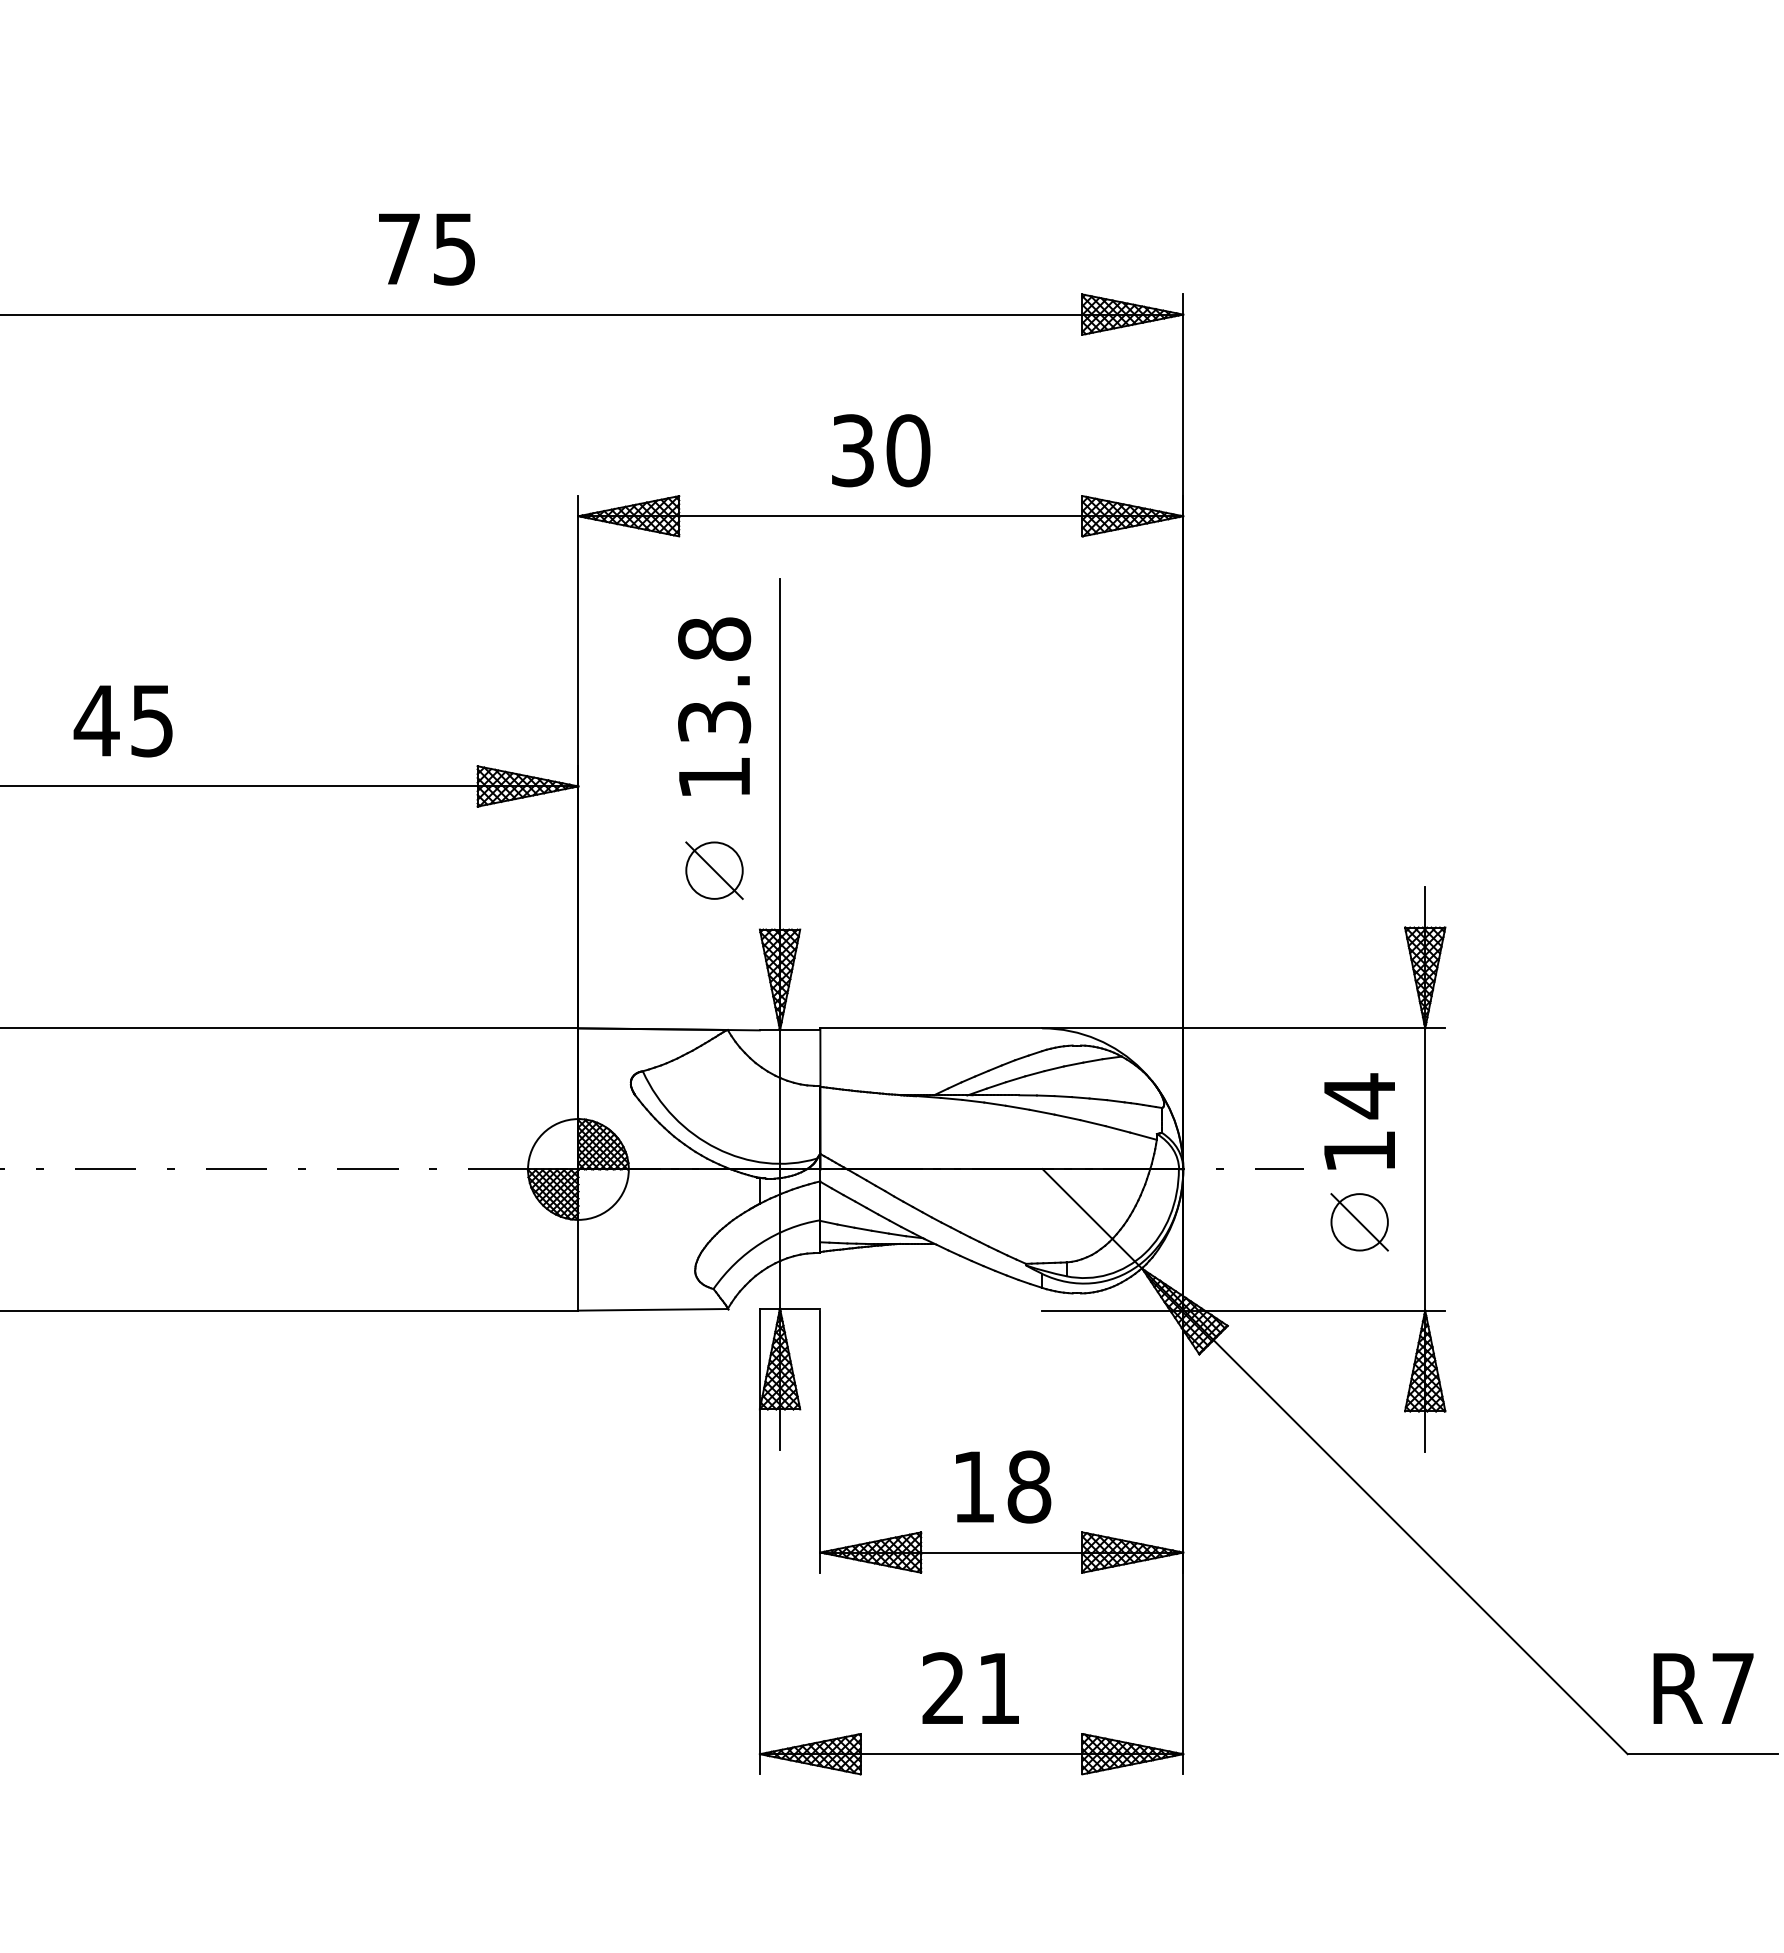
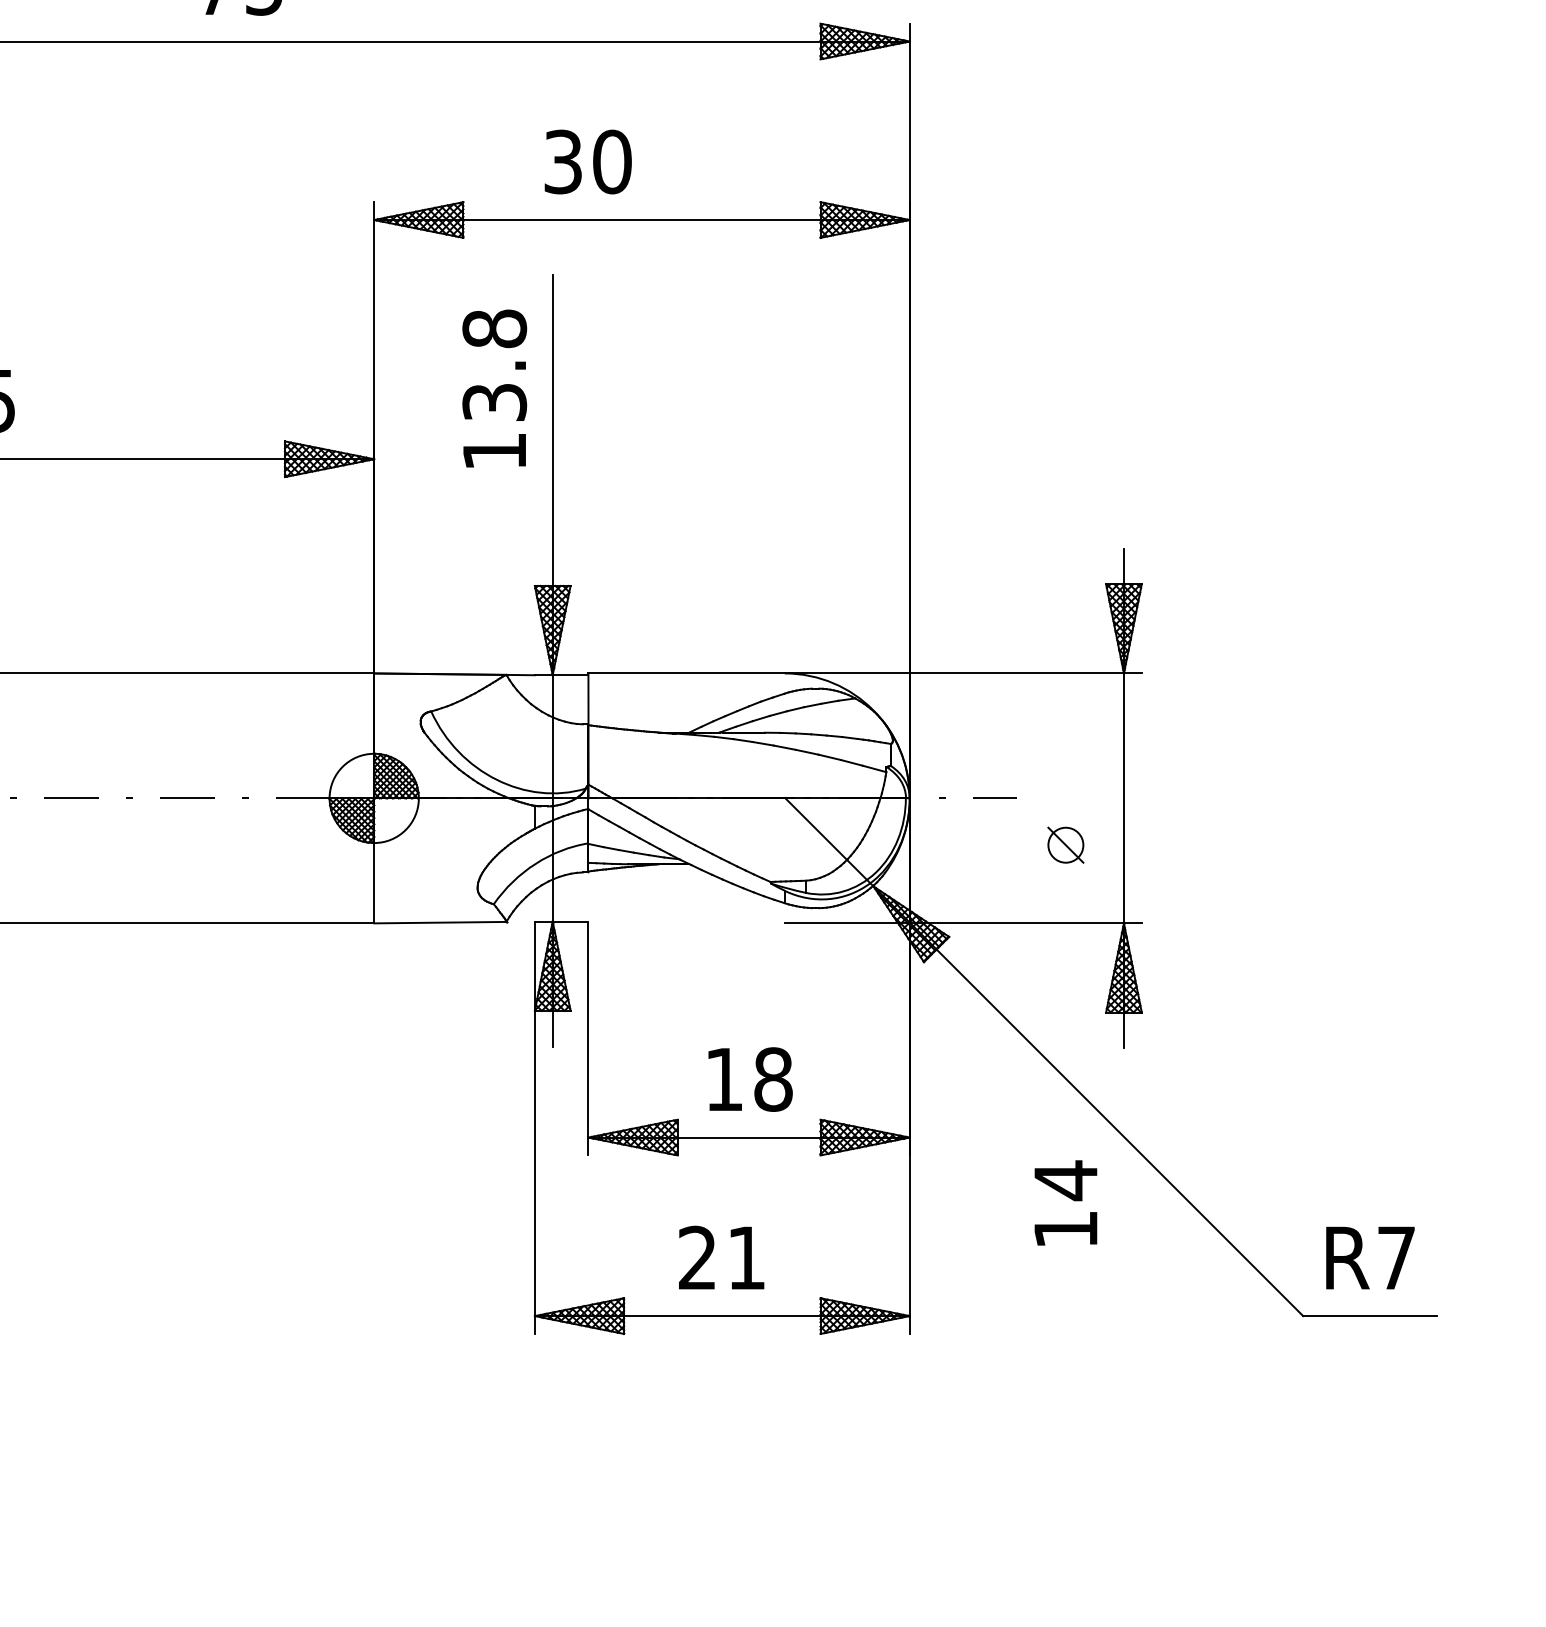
text: (881, 450) -> (588, 161), moved
part: (714, 870) -> (494, 533), removed
text: (1359, 1121) -> (1065, 1203), moved
part: (1359, 1222) -> (1065, 845), size x0.7

